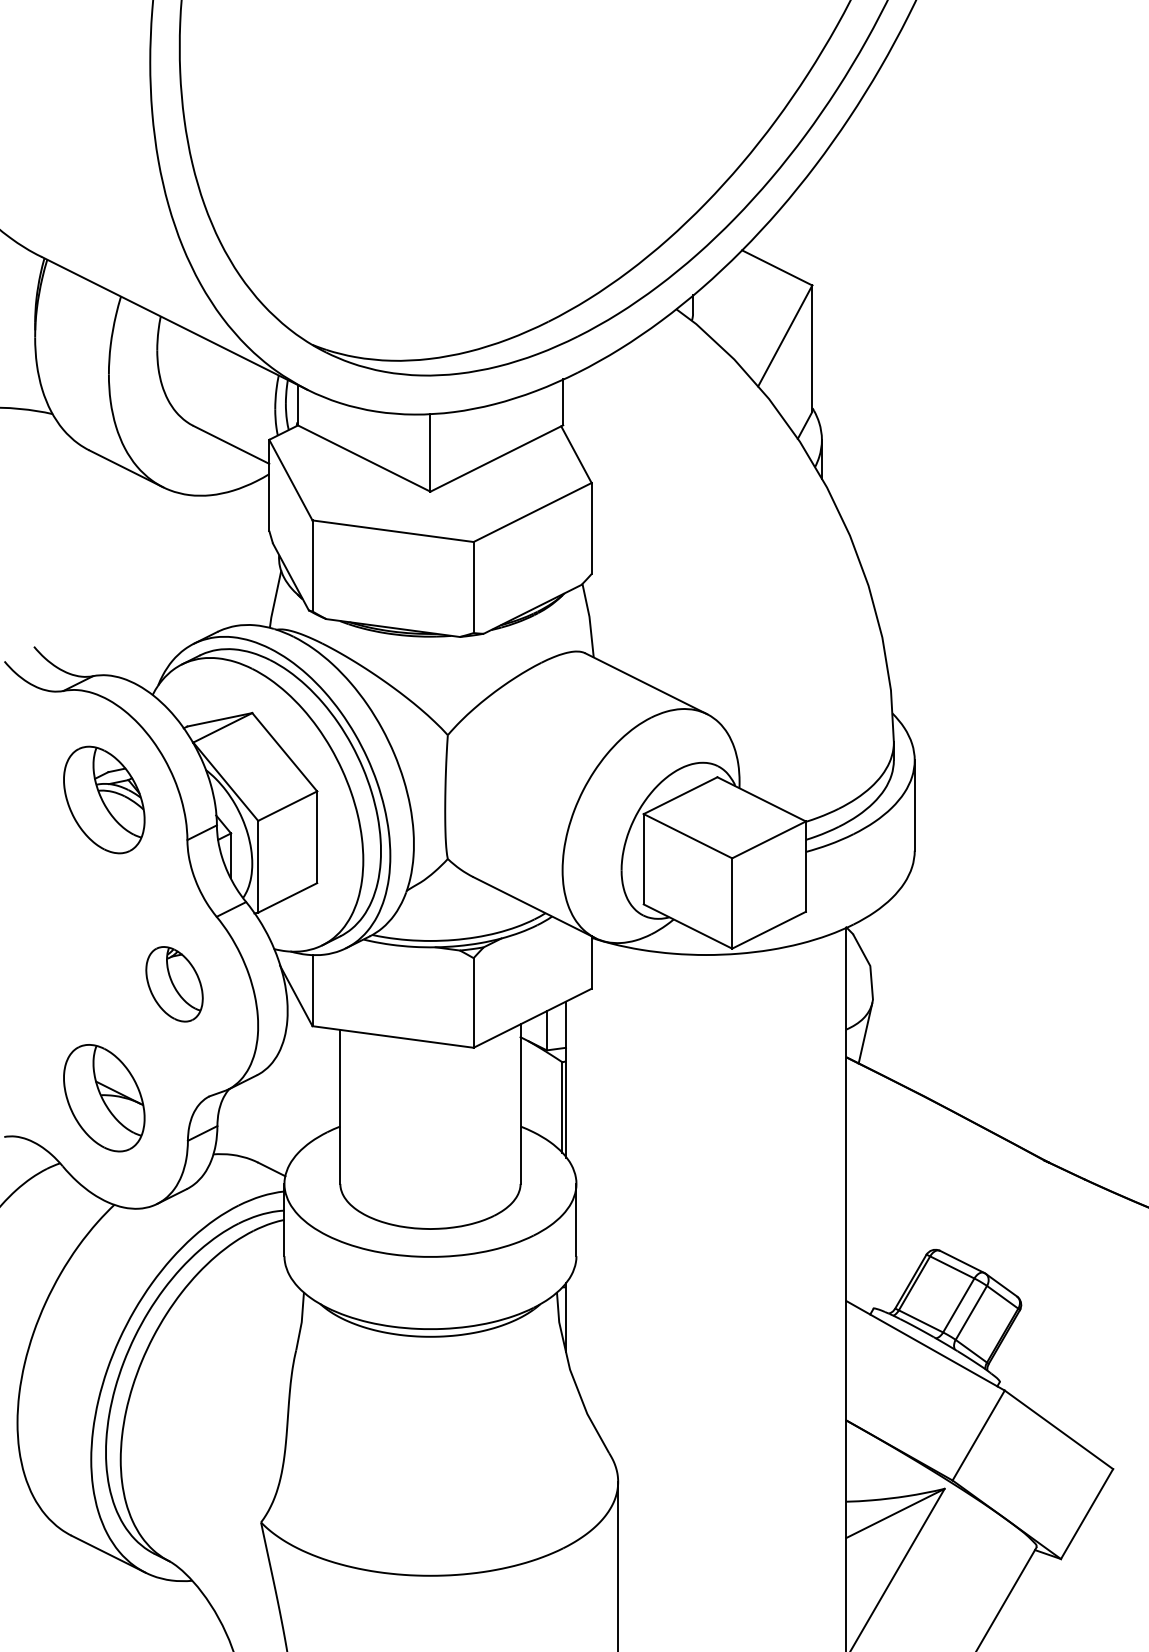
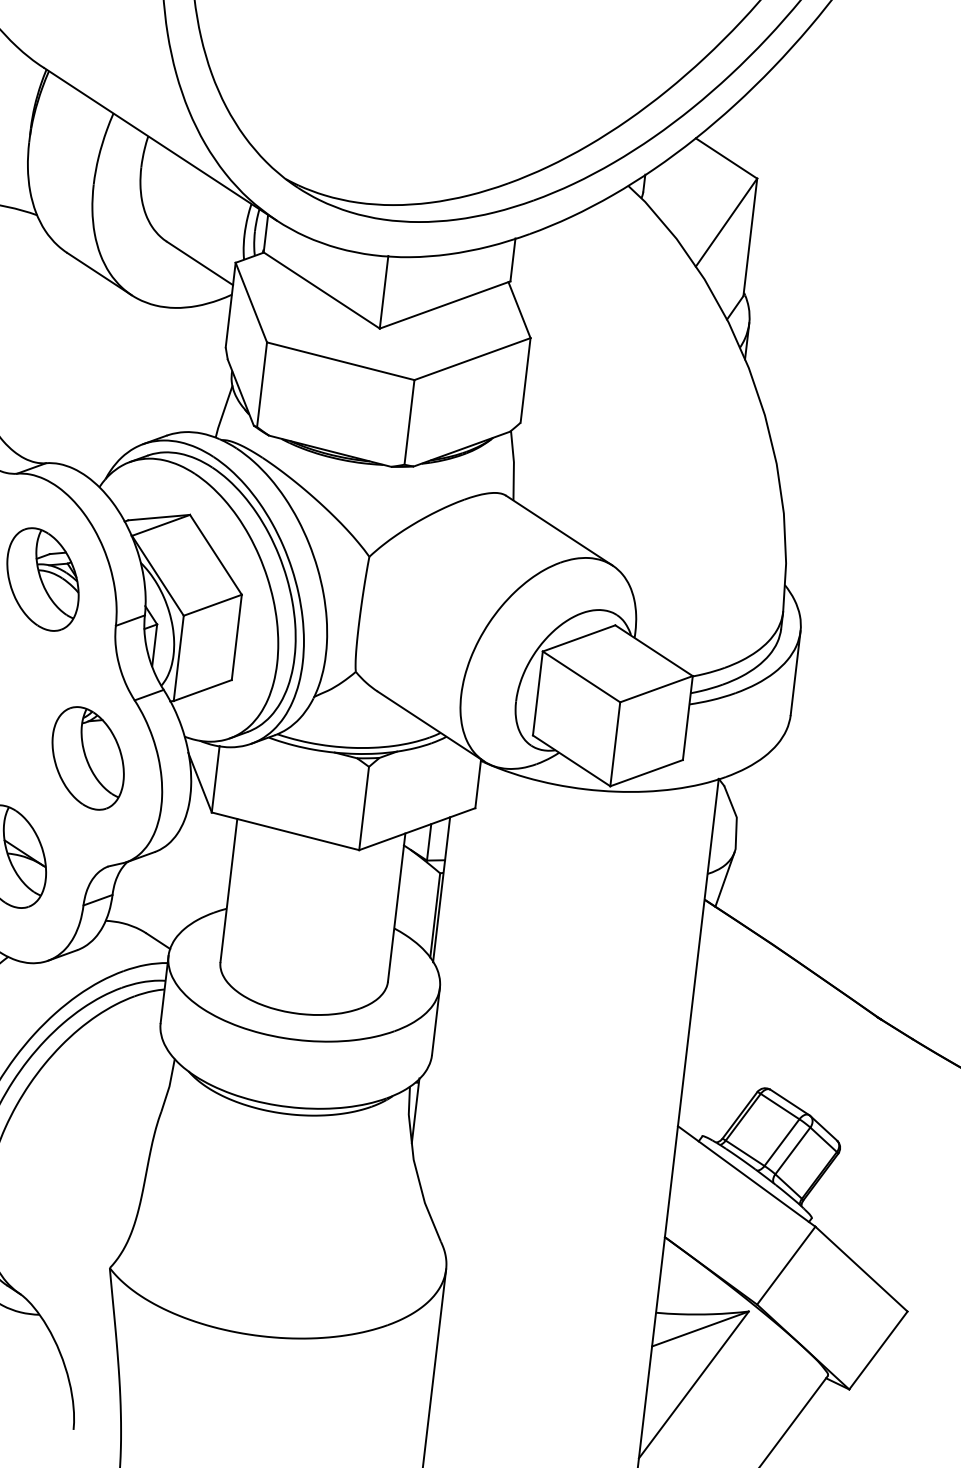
part: (174, 984) -> (88, 758), size x1.43

